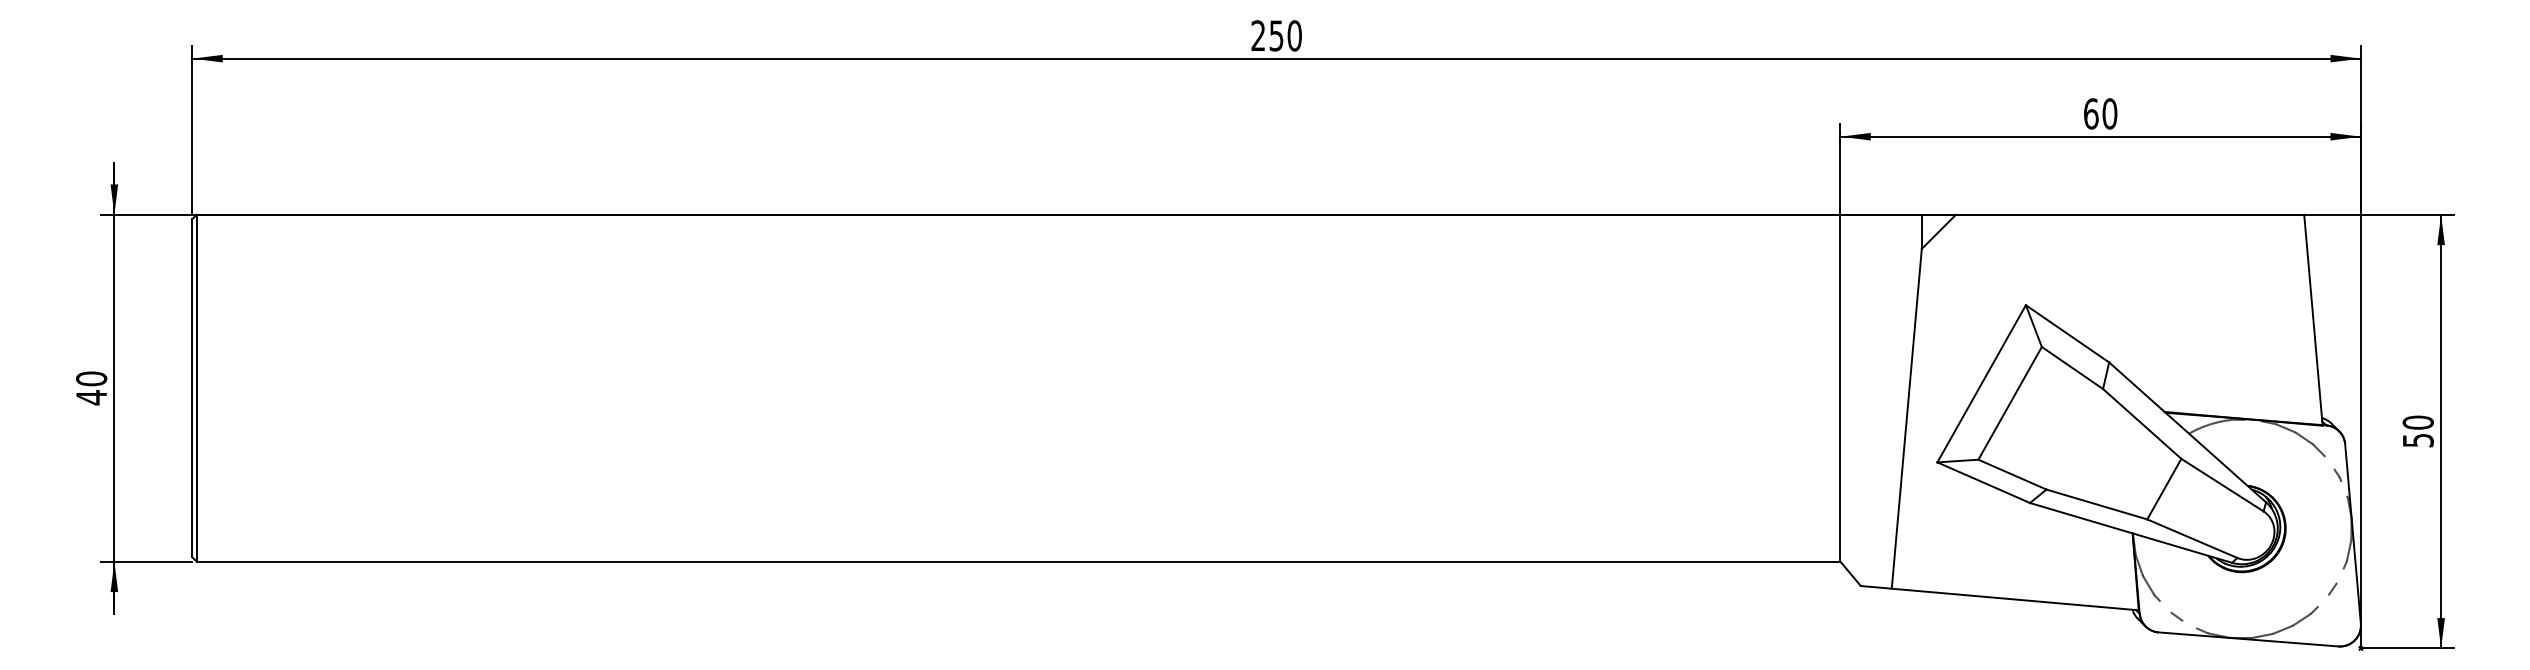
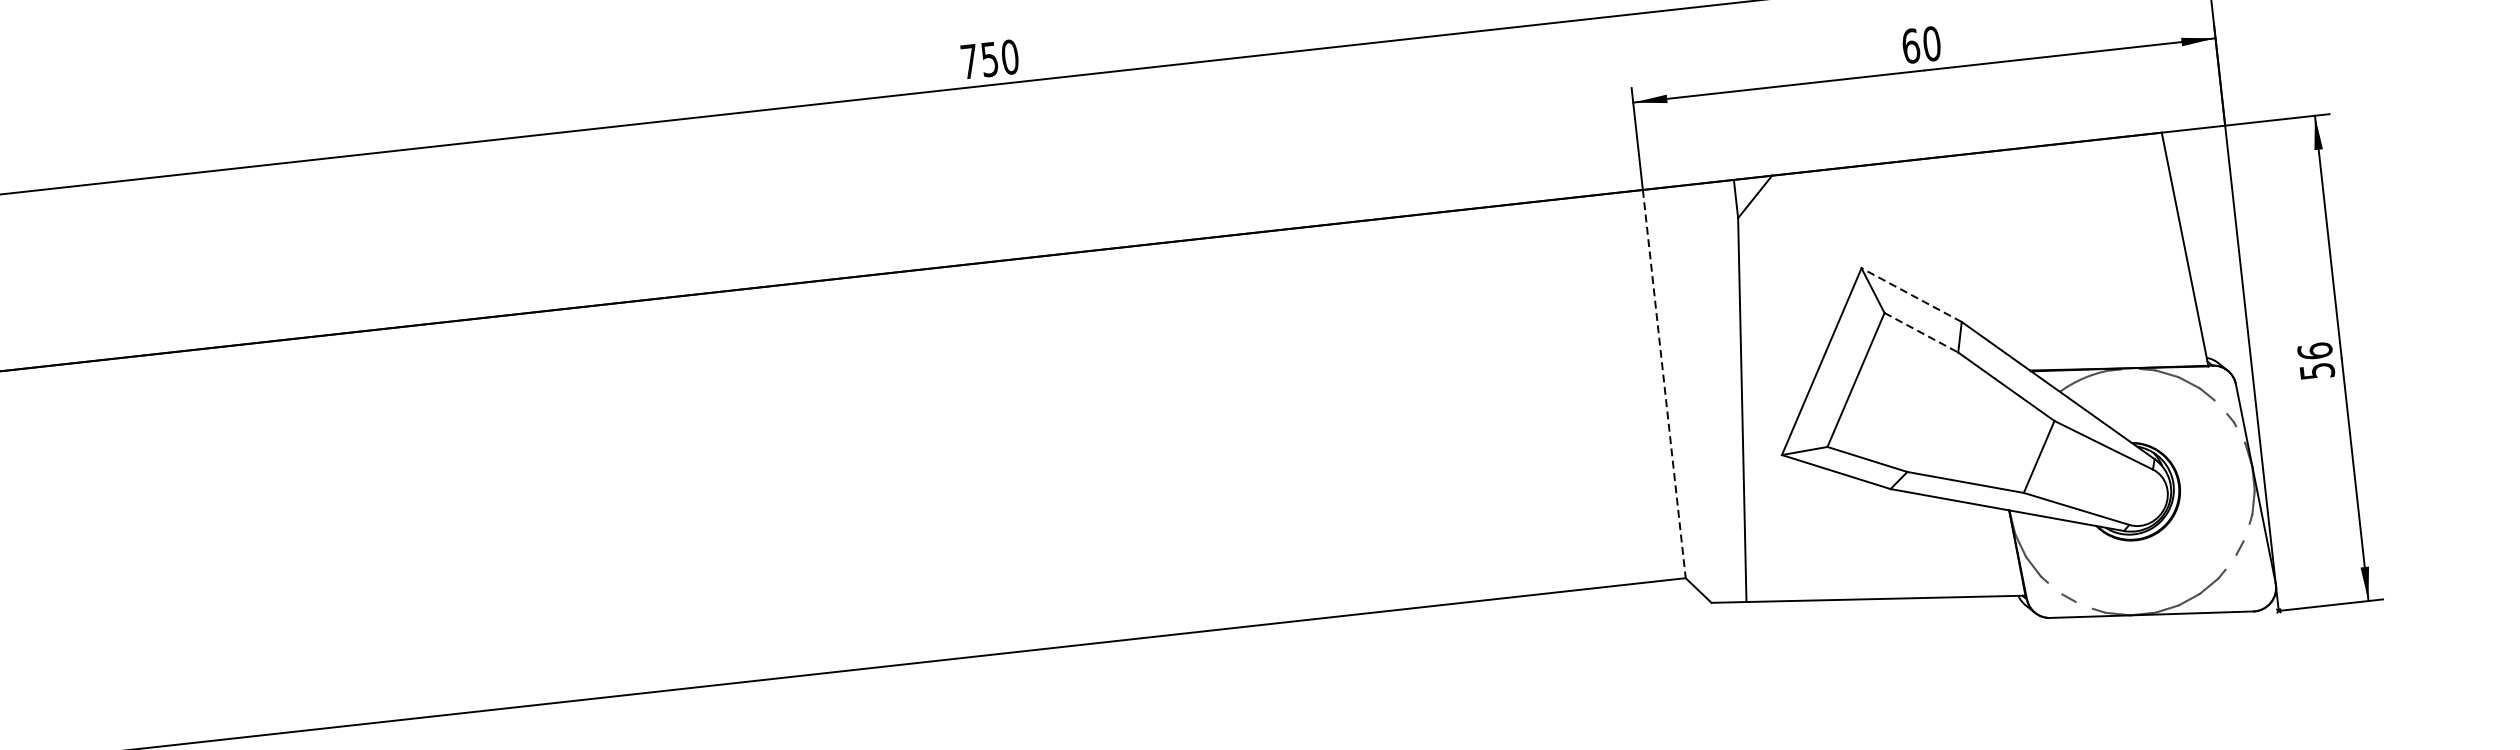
text: (1258, 35) -> (969, 61), 250 -> 750
line: (2067, 333) -> (1911, 294), solid -> dashed
line: (2072, 368) -> (1921, 333), solid -> dashed
line: (1840, 388) -> (1664, 384), solid -> dashed
text: (2417, 422) -> (2314, 351), 50 -> 56

